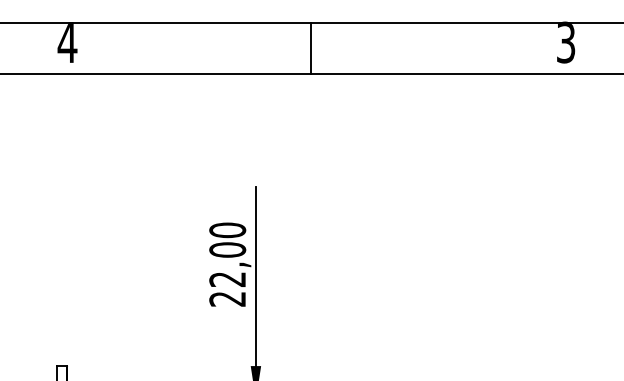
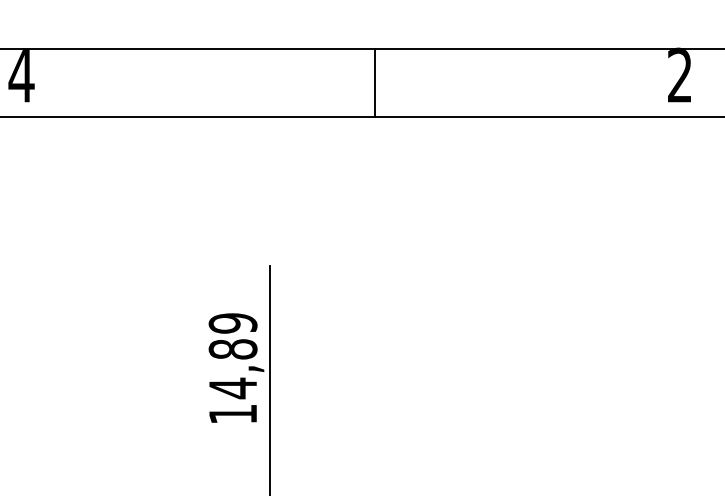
text: (566, 42) -> (680, 75), 3 -> 2
line: (310, 48) -> (374, 83), moved
text: (227, 264) -> (232, 368), 22,00 -> 14,89

